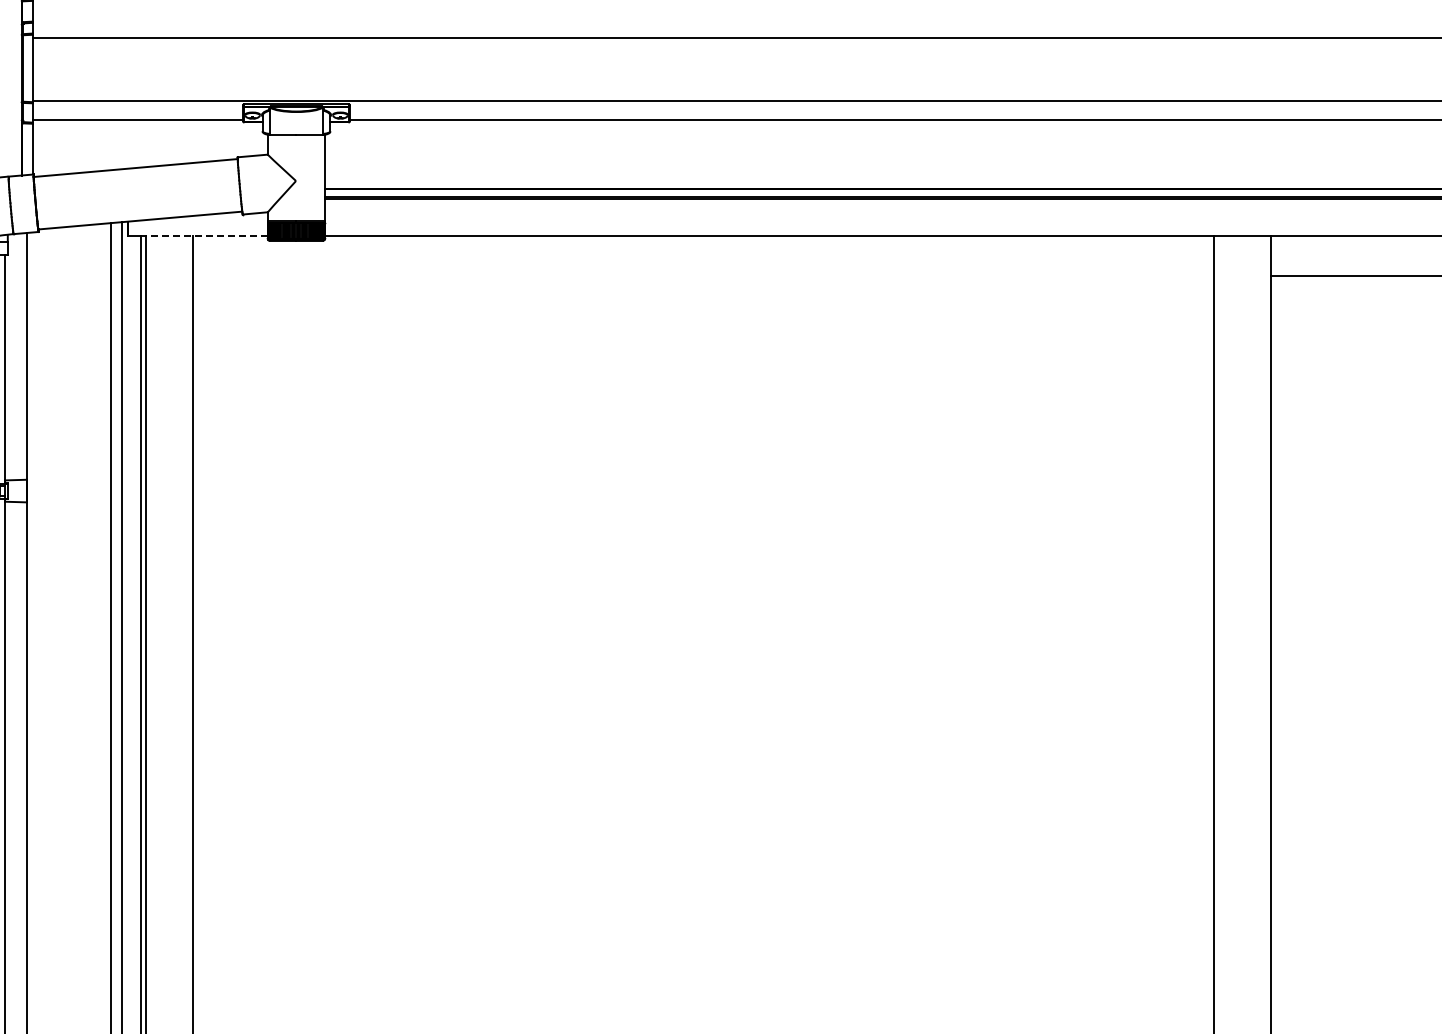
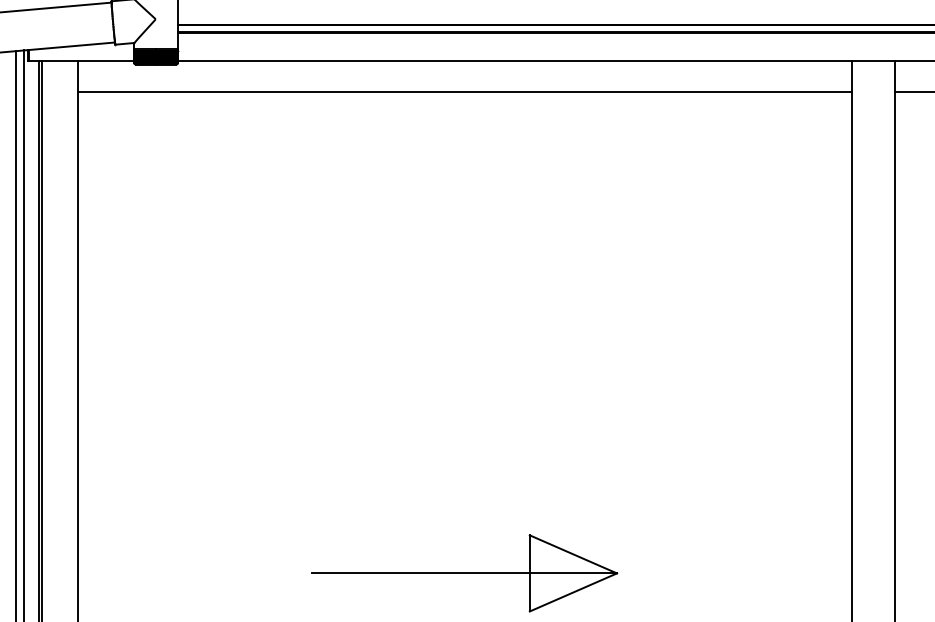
line: (204, 236) -> (86, 61), dashed -> solid
line: (703, 276) -> (464, 91), added
part: (703, 911) -> (464, 573), added

